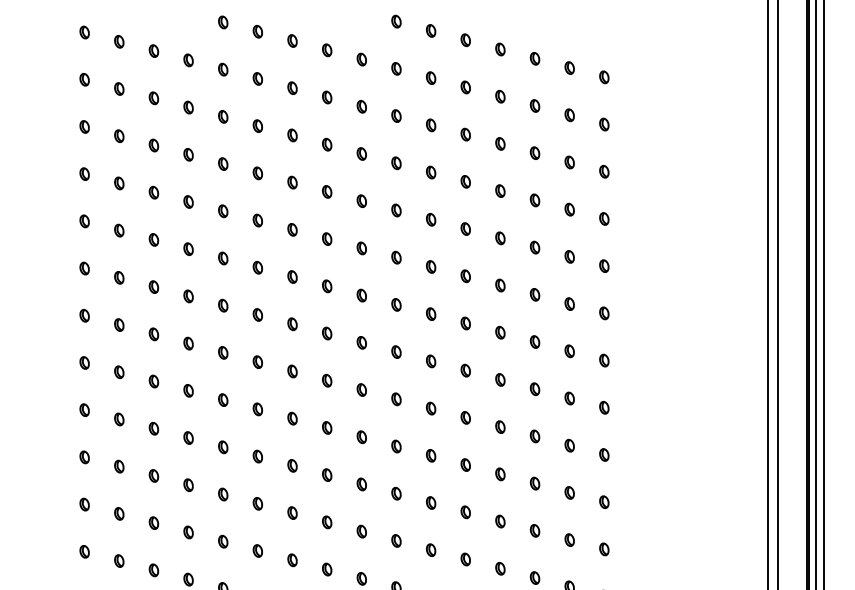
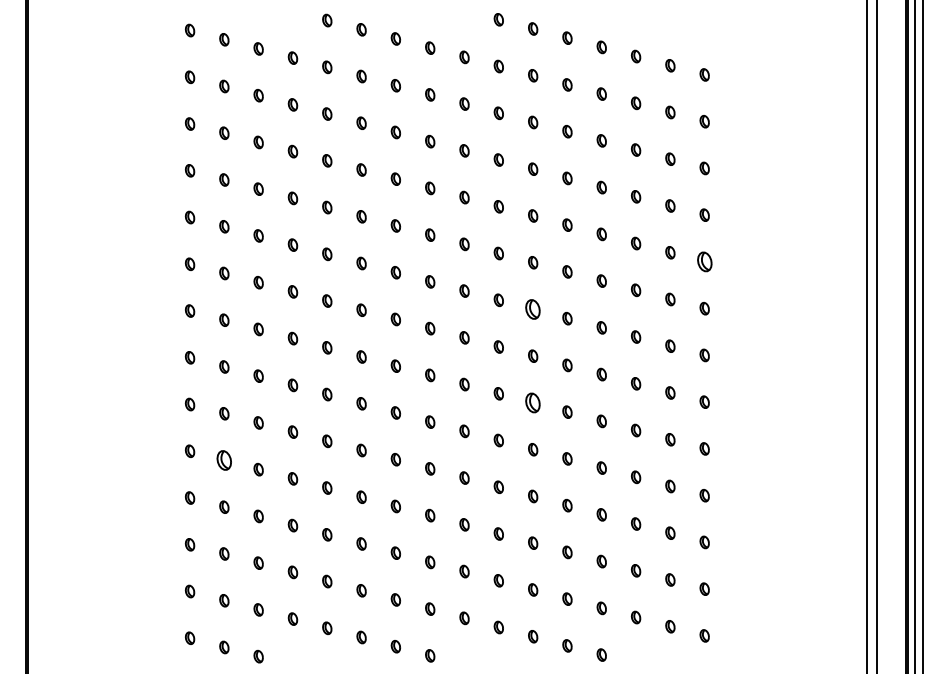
part: (604, 265) -> (704, 261), size x1.6
part: (431, 314) -> (533, 309), size x1.6
part: (431, 408) -> (533, 402), size x1.6
part: (119, 466) -> (224, 460), size x1.6

